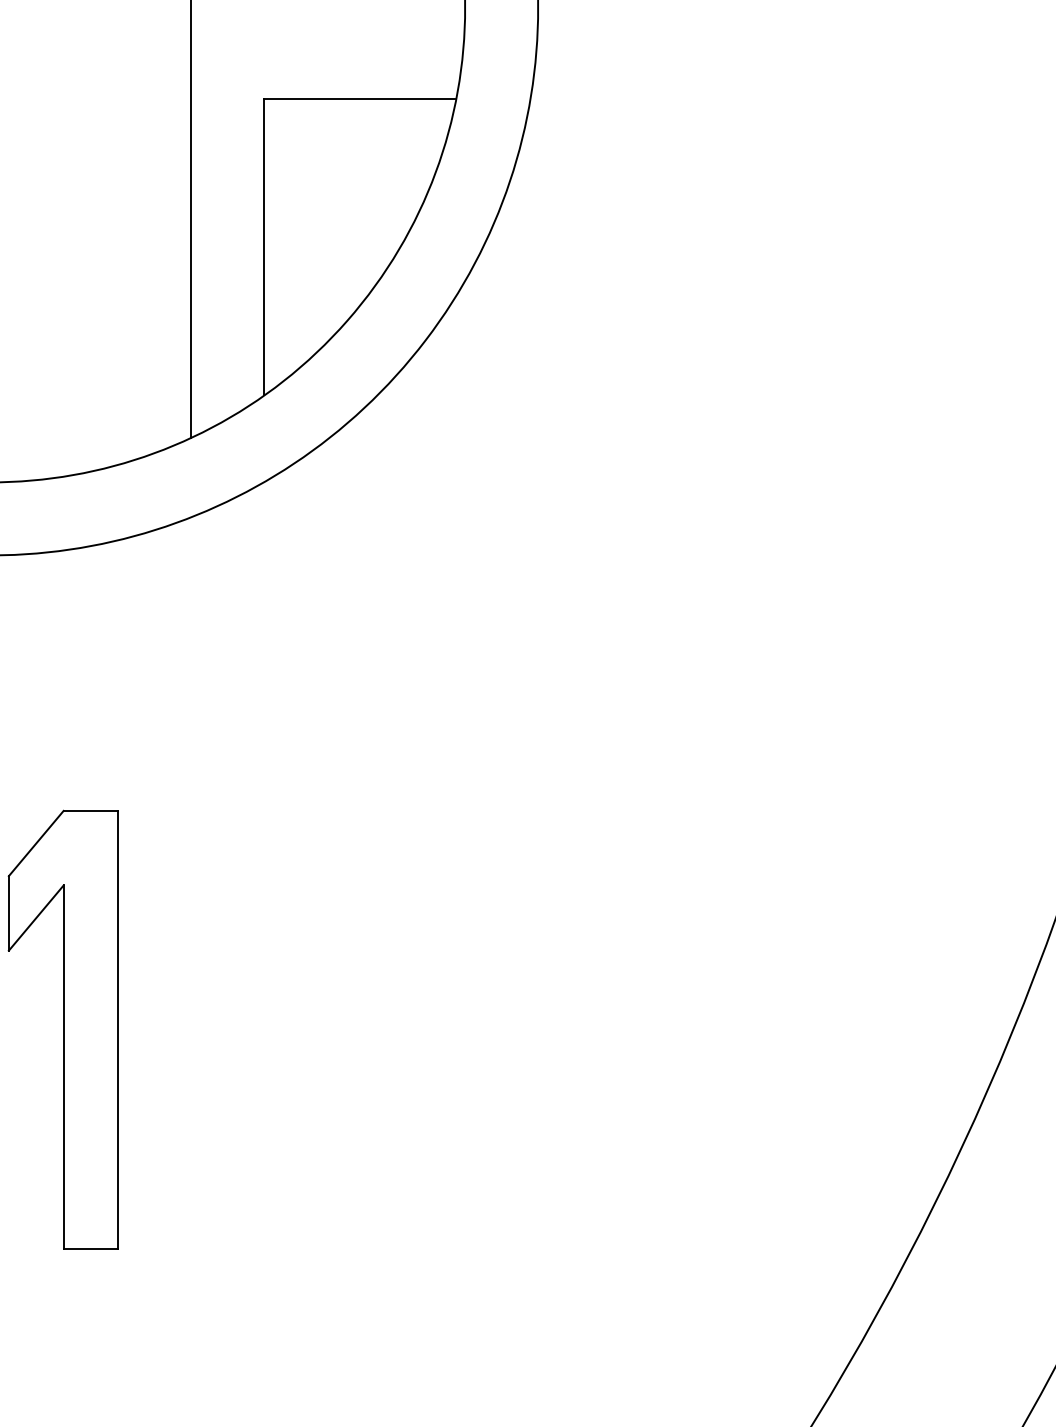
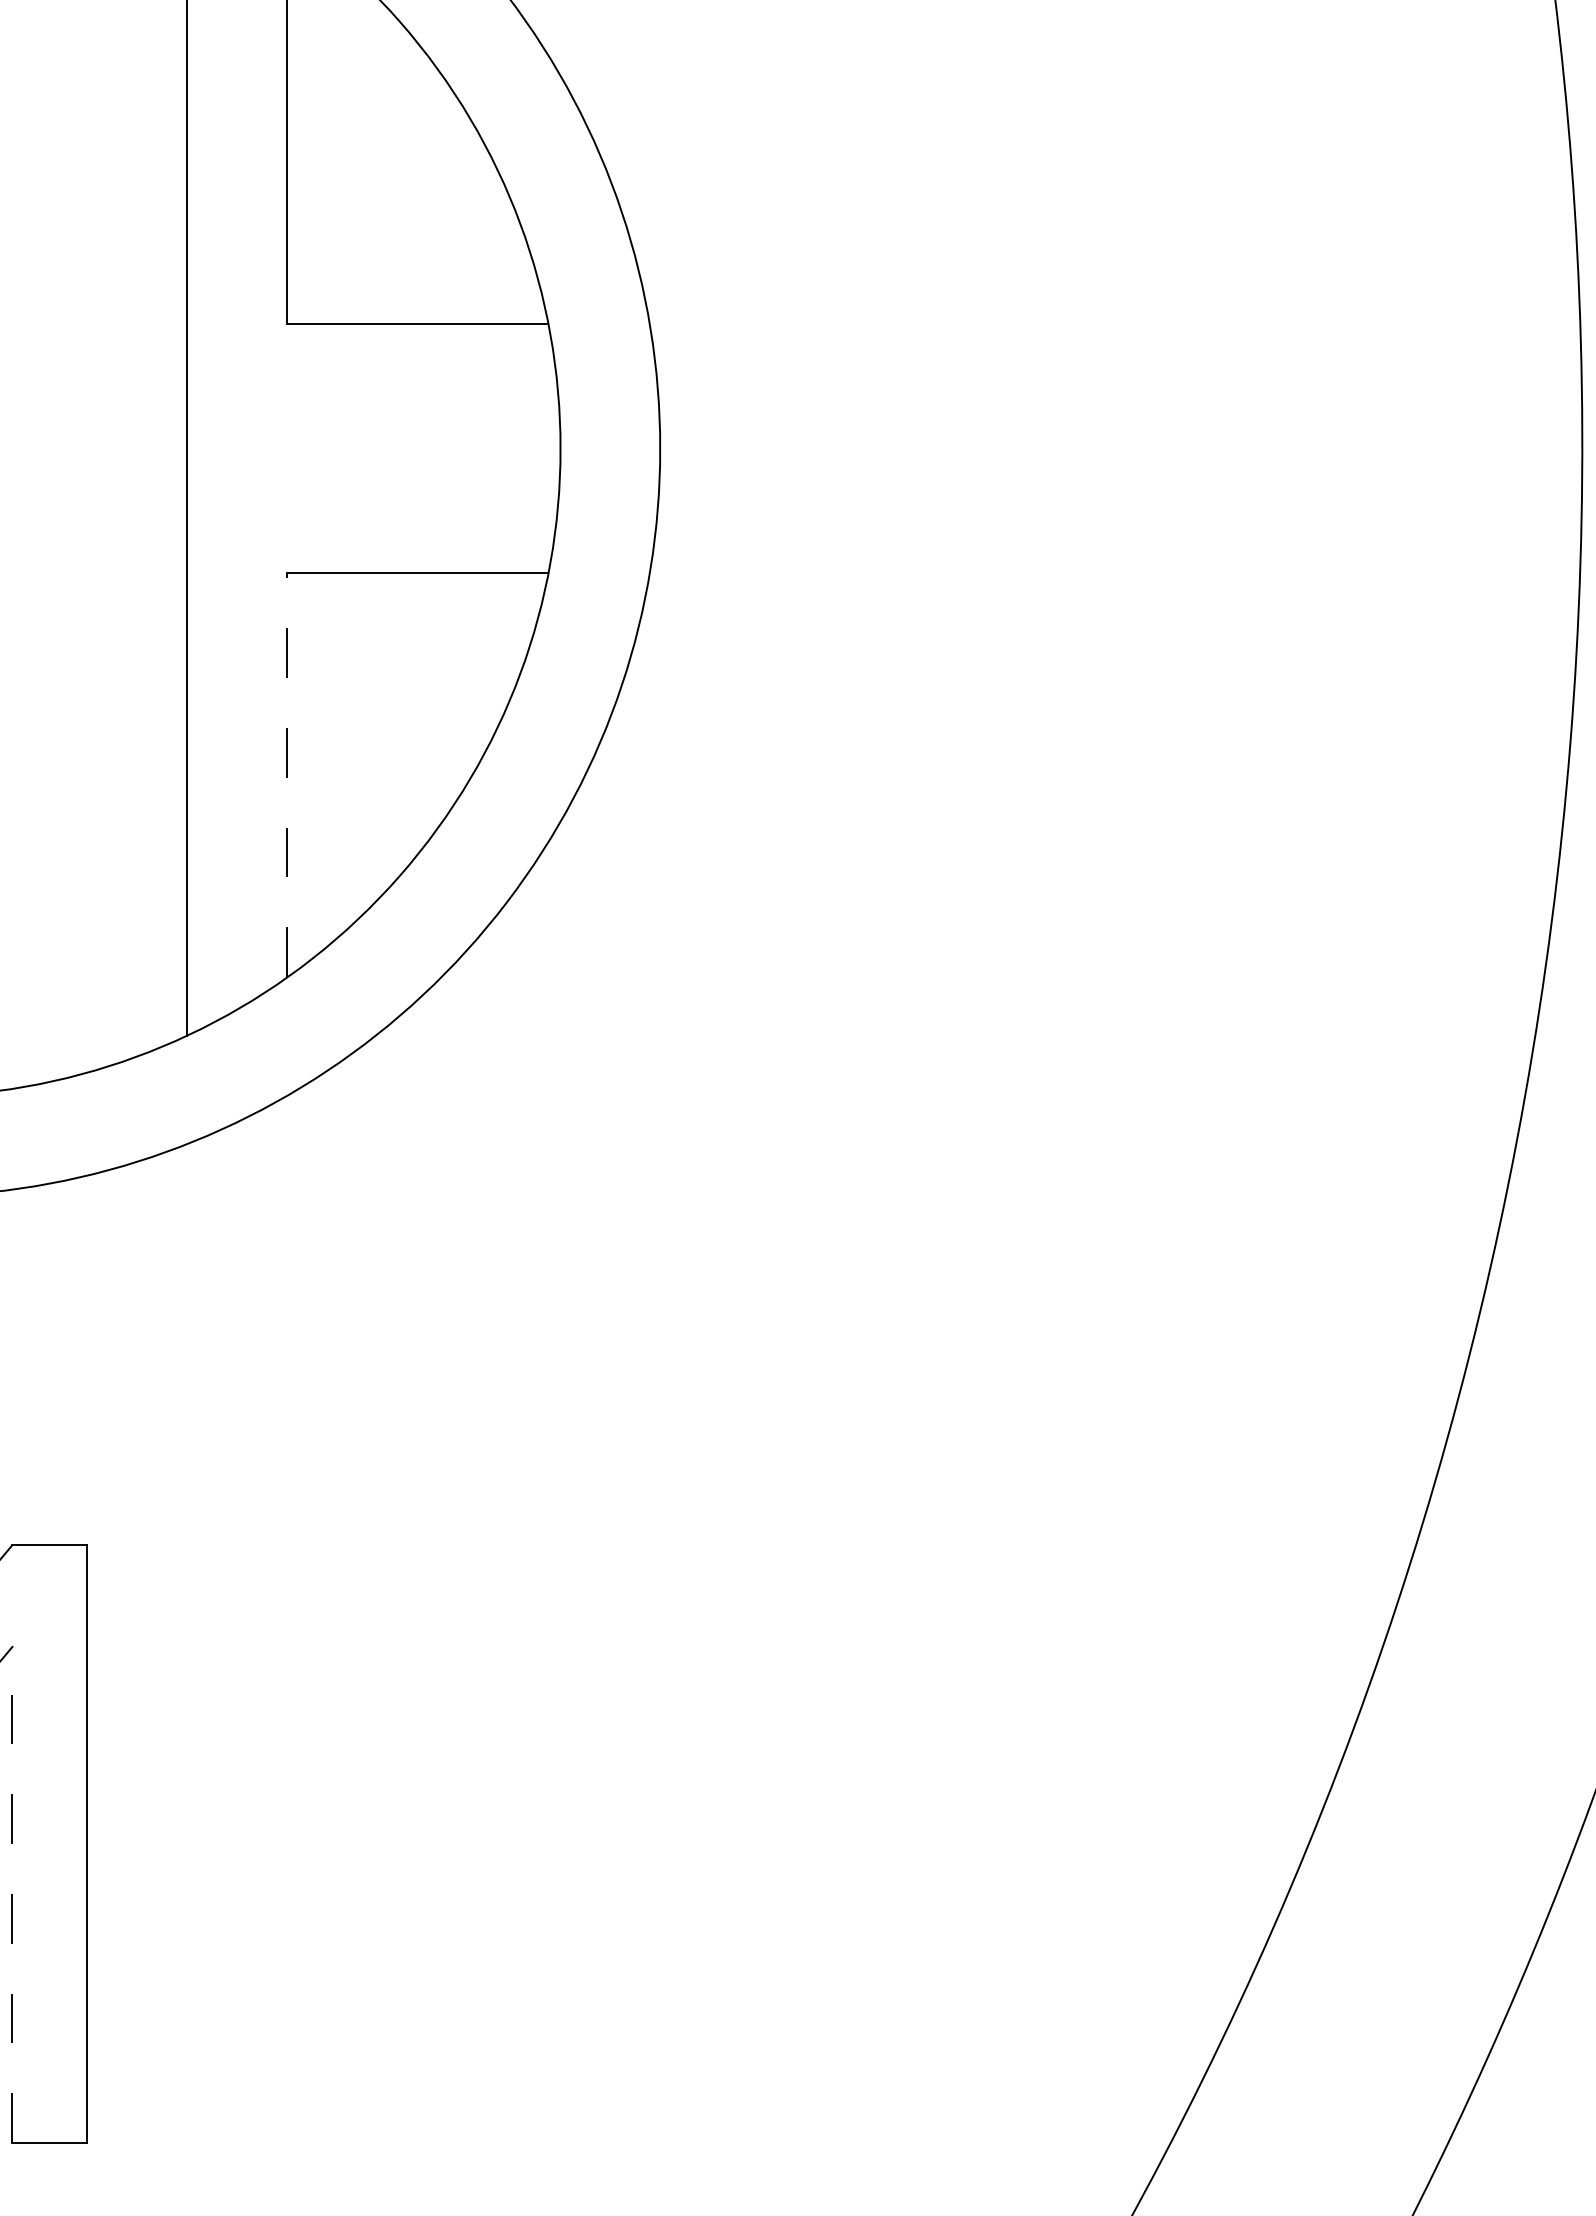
line: (264, 247) -> (286, 775), solid -> dashed
line: (63, 1066) -> (12, 1894), solid -> dashed

